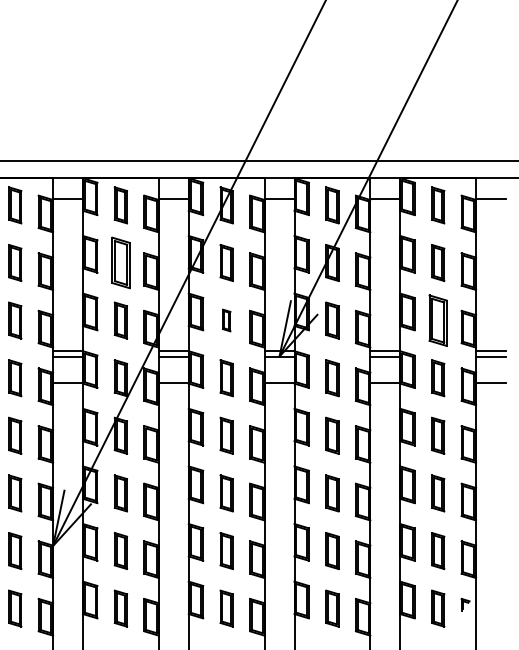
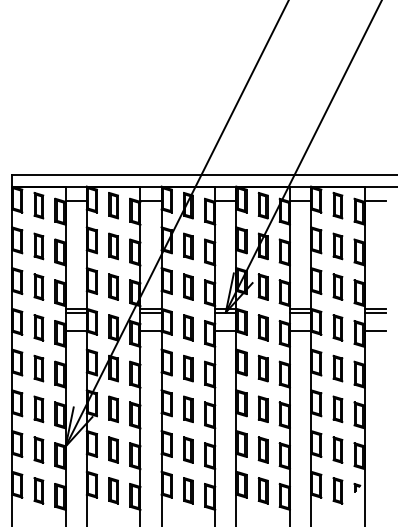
part: (120, 263) -> (113, 246), size x0.71
part: (226, 319) -> (188, 286), size x1.67
part: (437, 319) -> (337, 286), size x0.71

